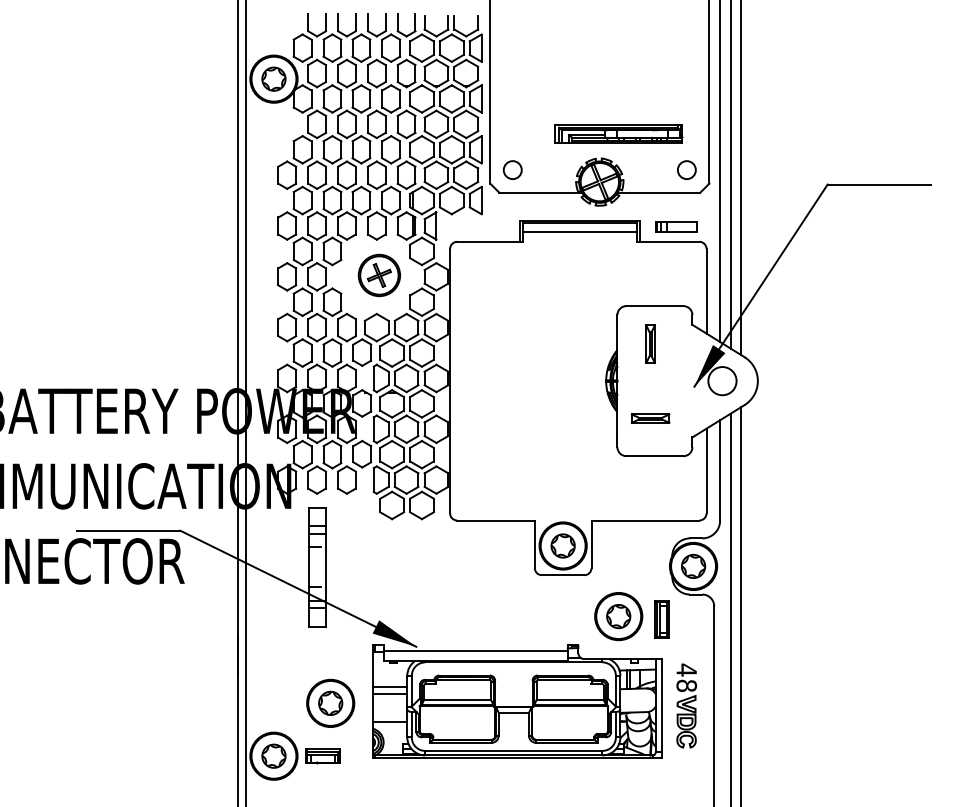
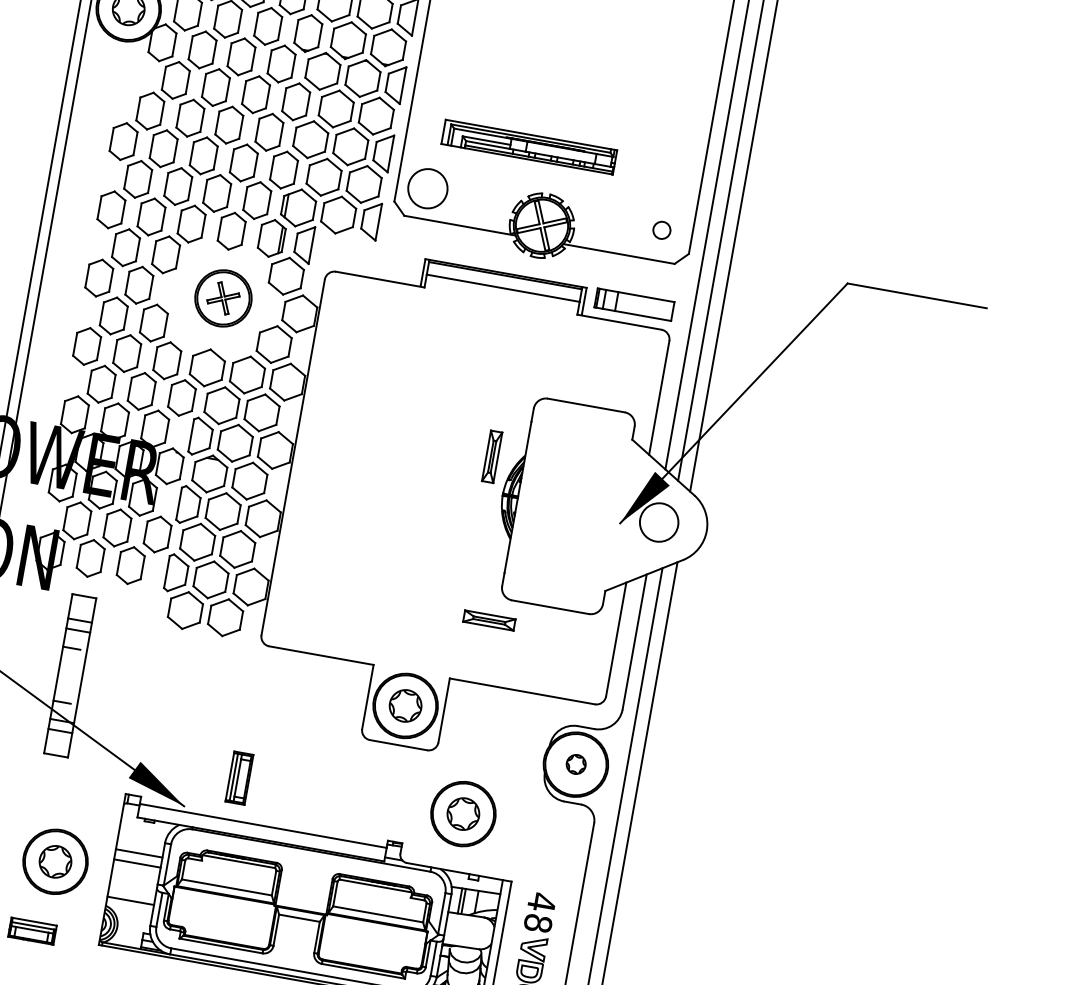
part: (618, 133) -> (529, 146), moved
circle: (686, 169) -> (661, 229), size x0.7
circle: (512, 170) -> (427, 189), size x1.6
part: (676, 226) -> (634, 303), size x1.4
part: (650, 343) -> (492, 455), moved
part: (650, 418) -> (489, 620), moved
part: (693, 565) -> (576, 763), size x0.6
part: (661, 619) -> (239, 778), moved

